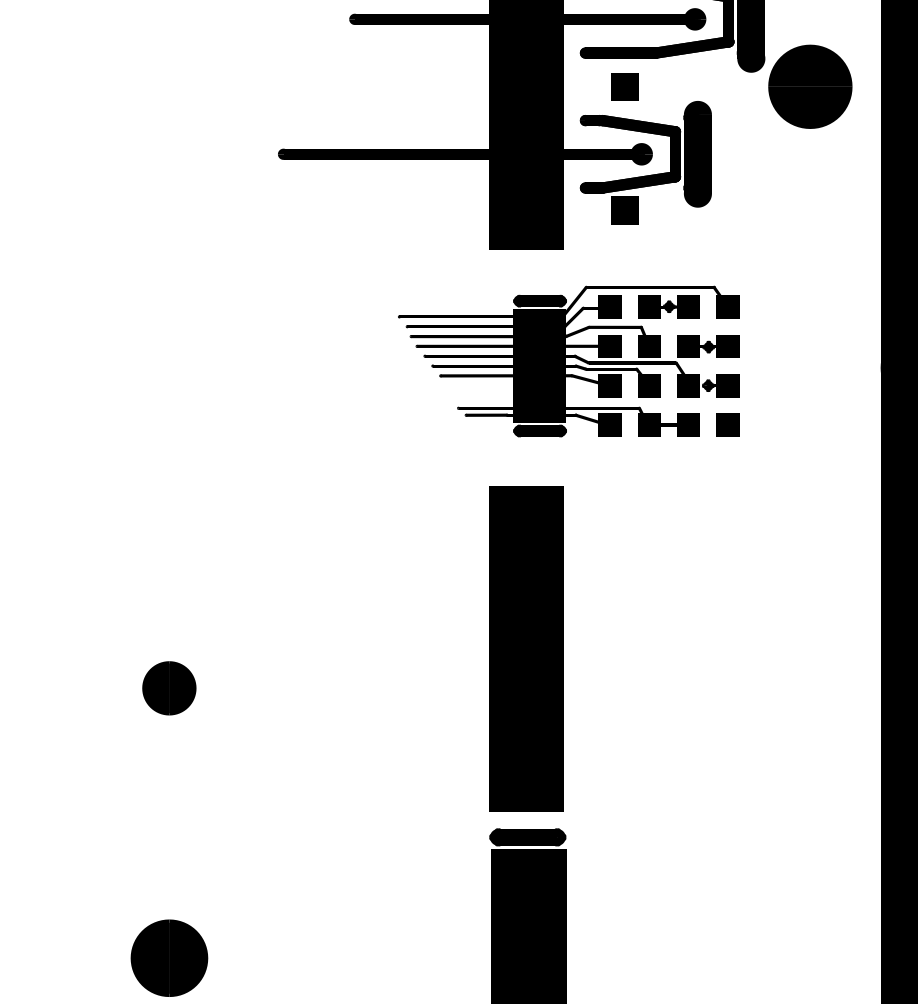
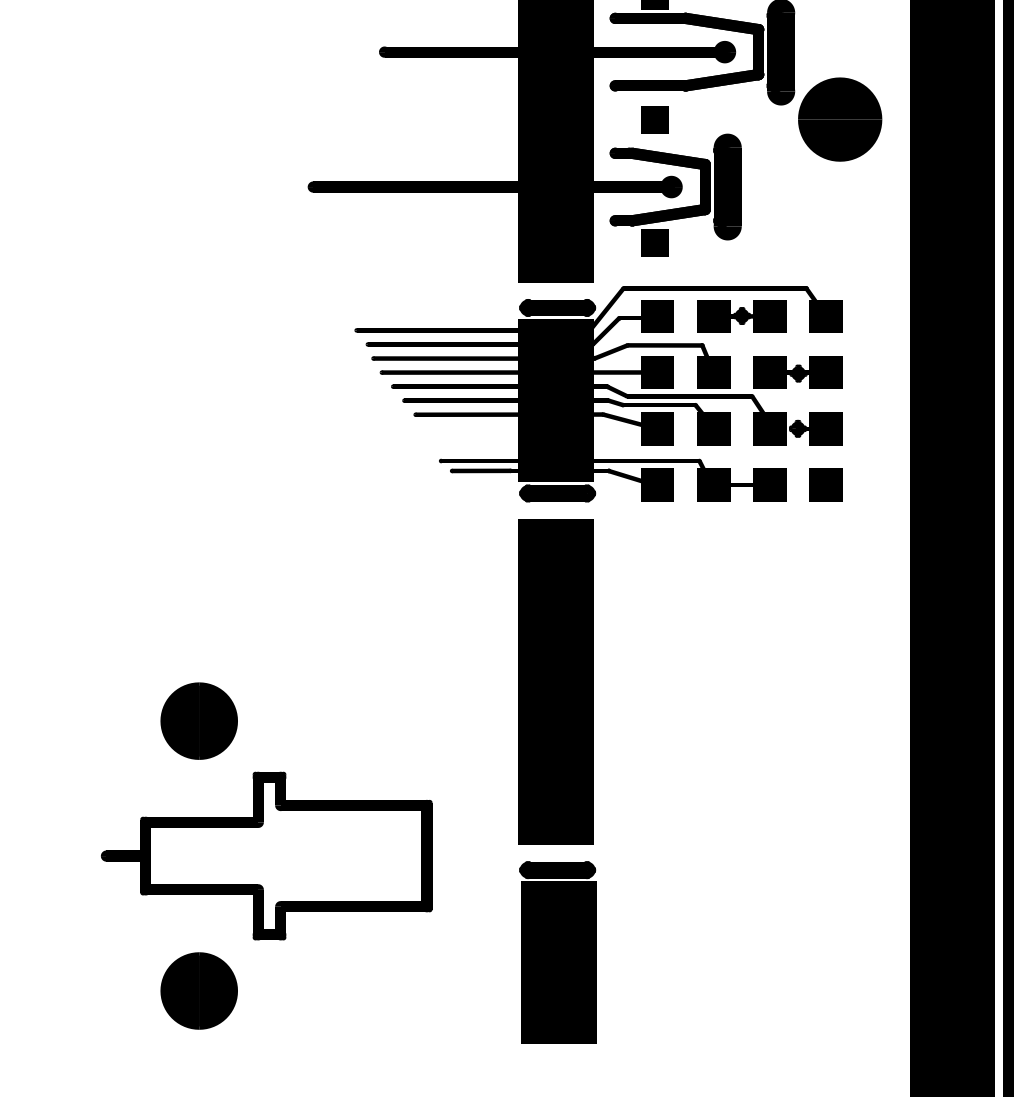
part: (568, 361) -> (598, 394), size x1.43
part: (168, 687) -> (198, 720), size x1.43
part: (236, 822) -> (266, 855), added

